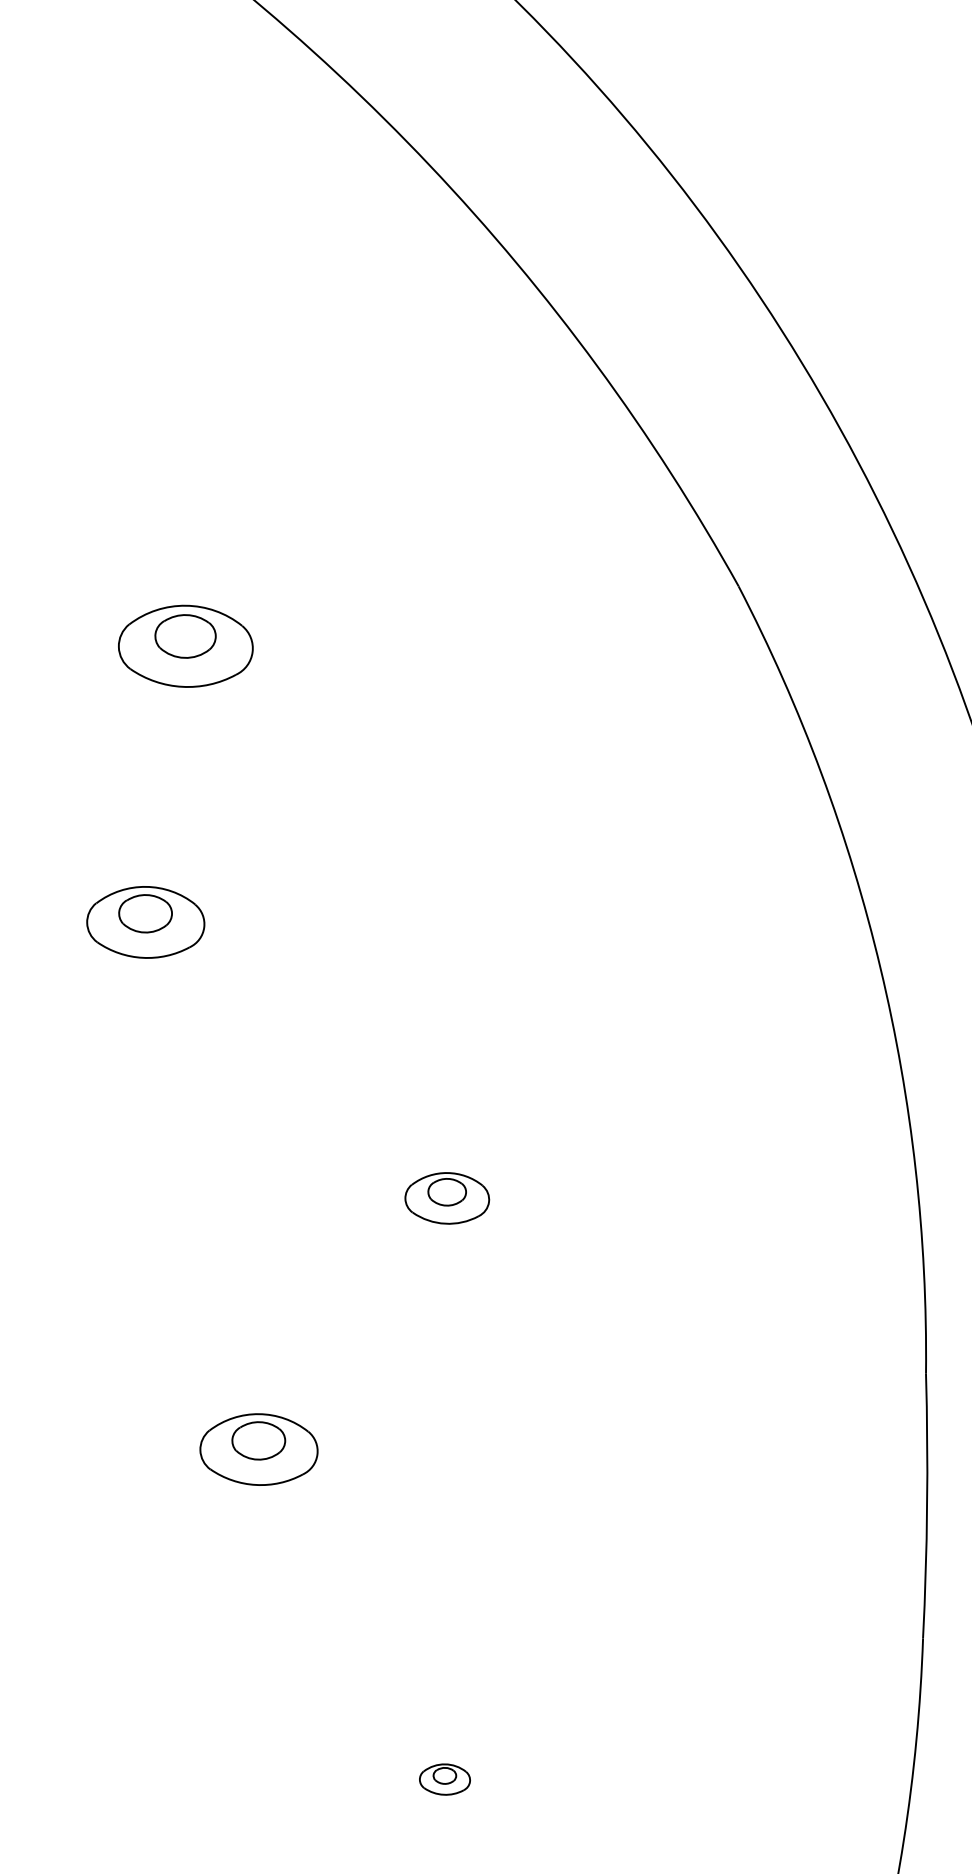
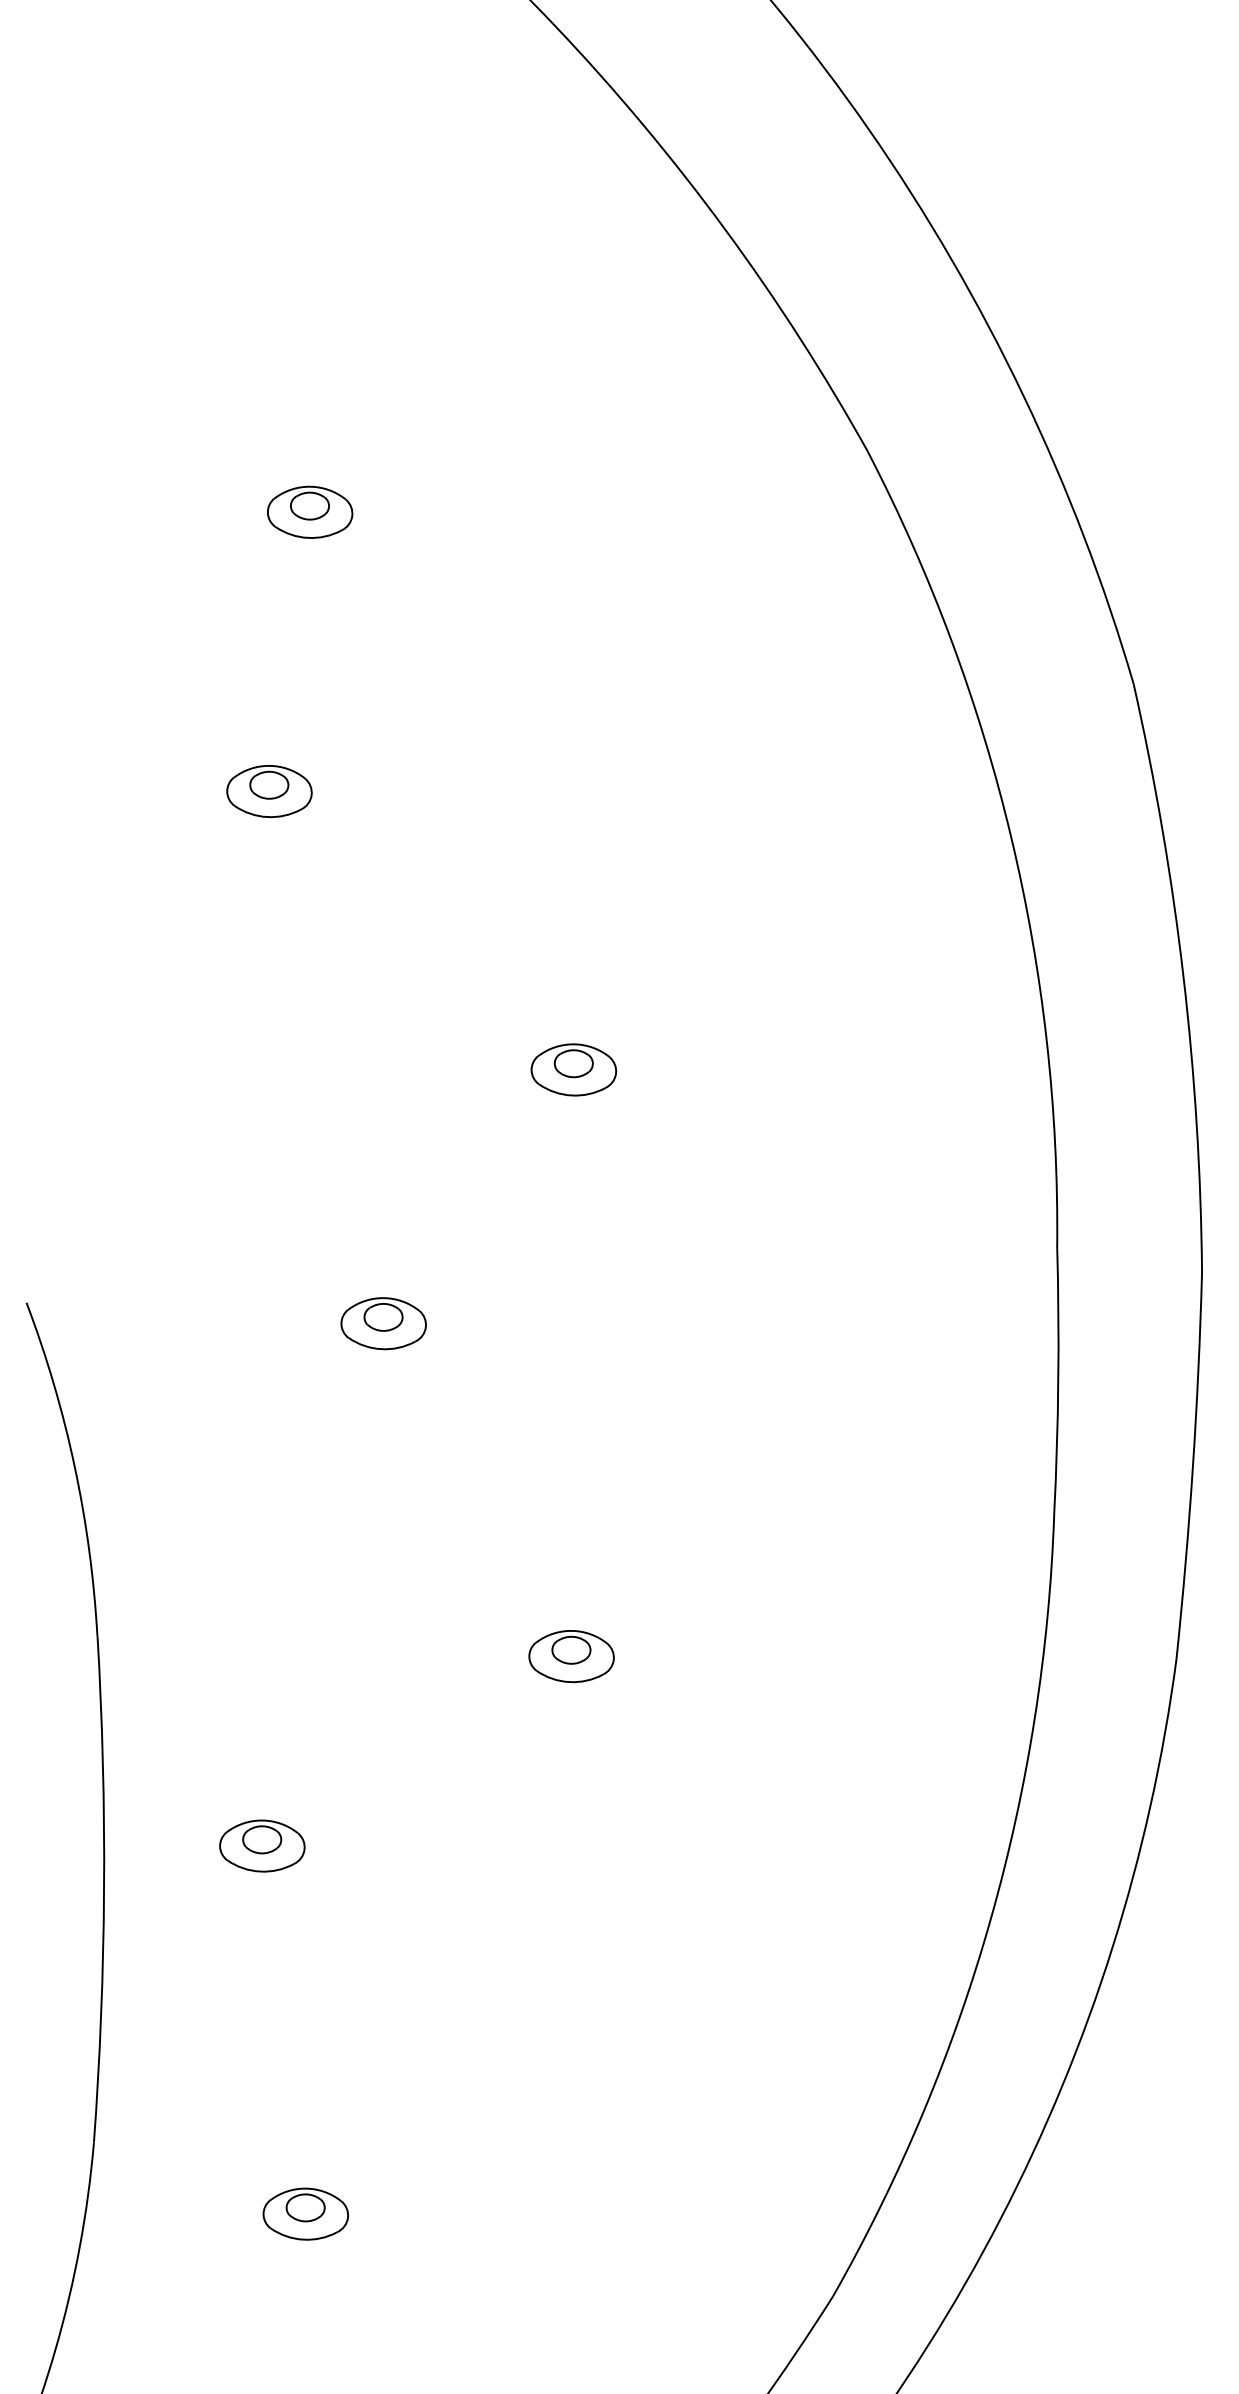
part: (186, 645) -> (310, 511), size x0.62
part: (145, 922) -> (269, 791), size x0.71
part: (258, 1449) -> (383, 1323), size x0.71
part: (444, 1779) -> (571, 1656), size x1.67

